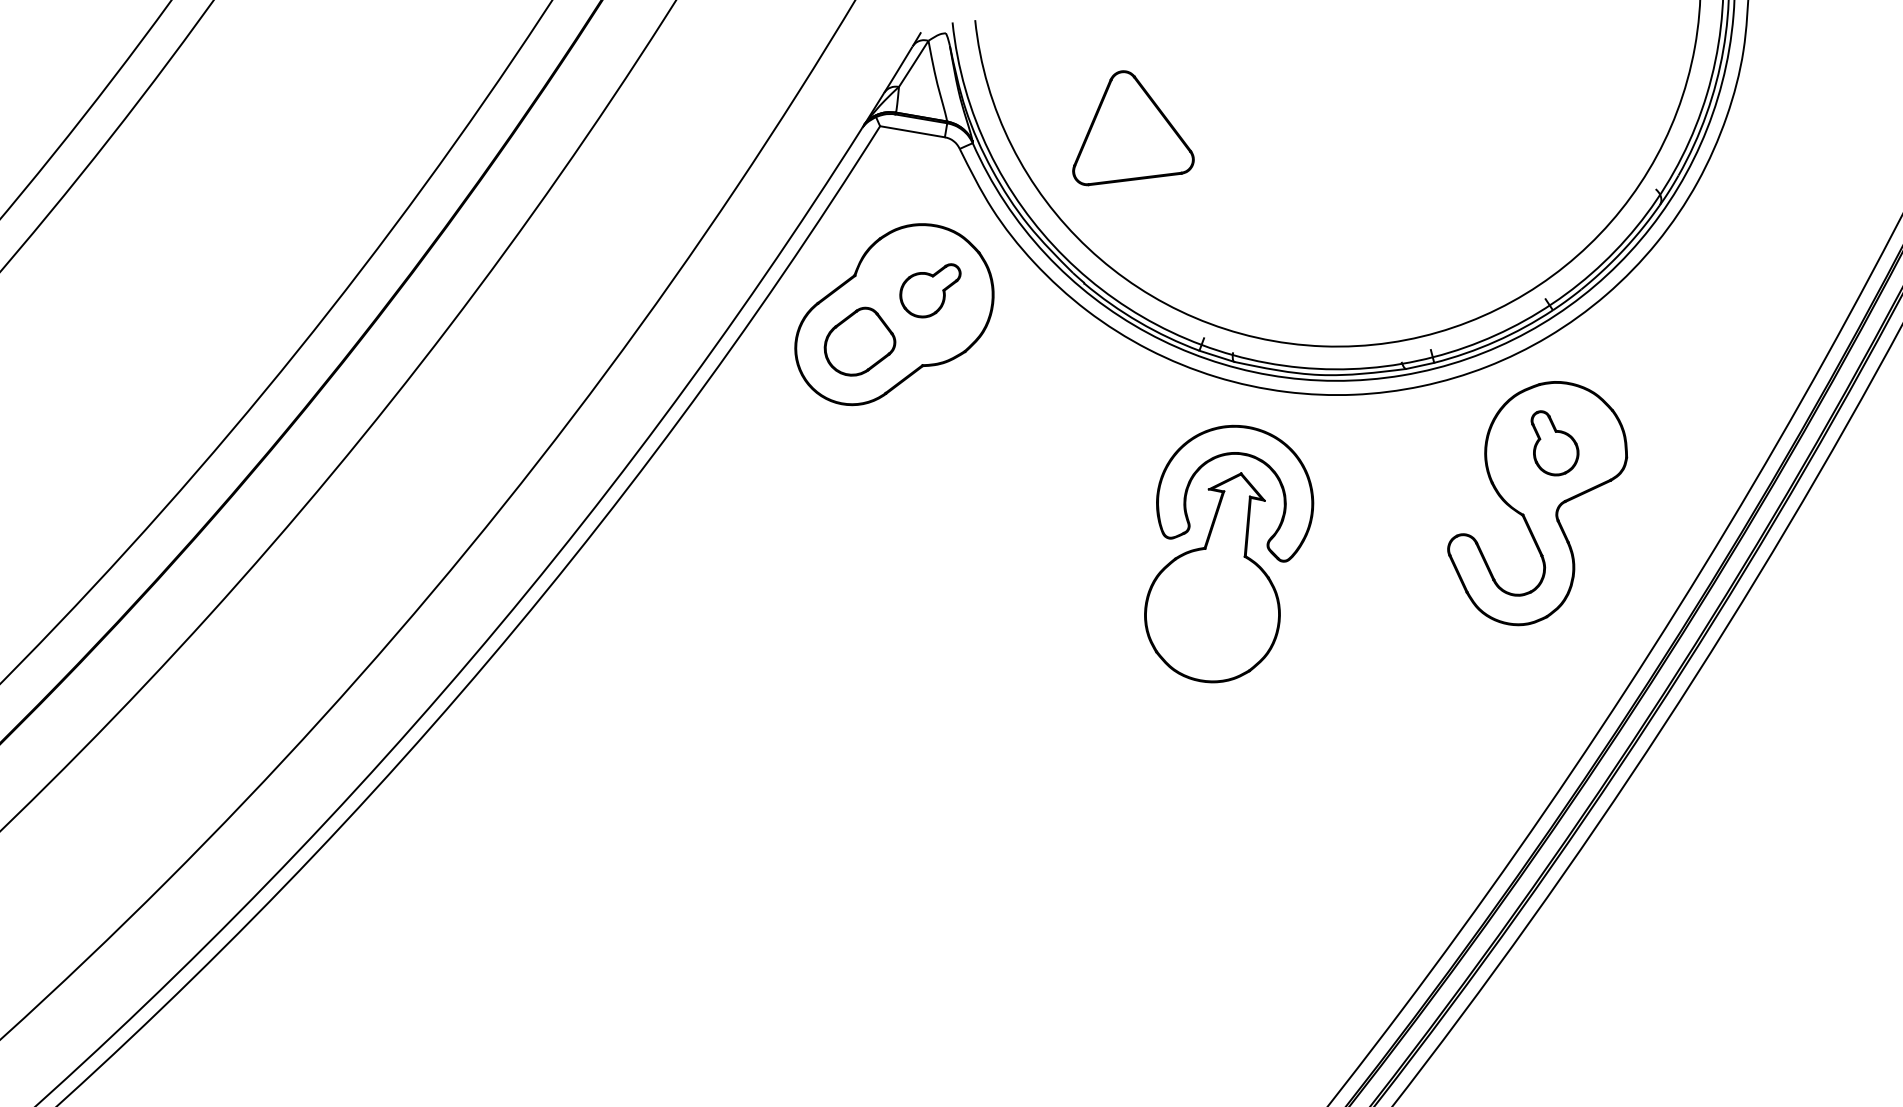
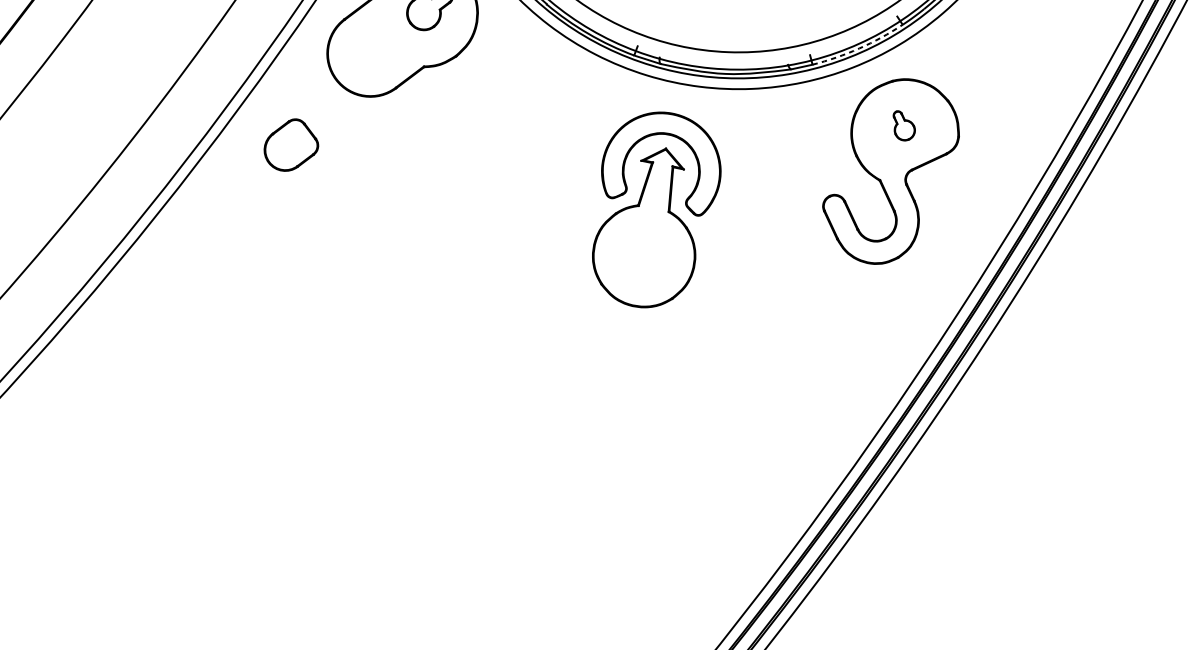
part: (859, 341) -> (290, 144), moved
arc: (1495, 341) -> (859, 48), solid -> dashed
part: (1554, 443) -> (903, 125), size x0.6

